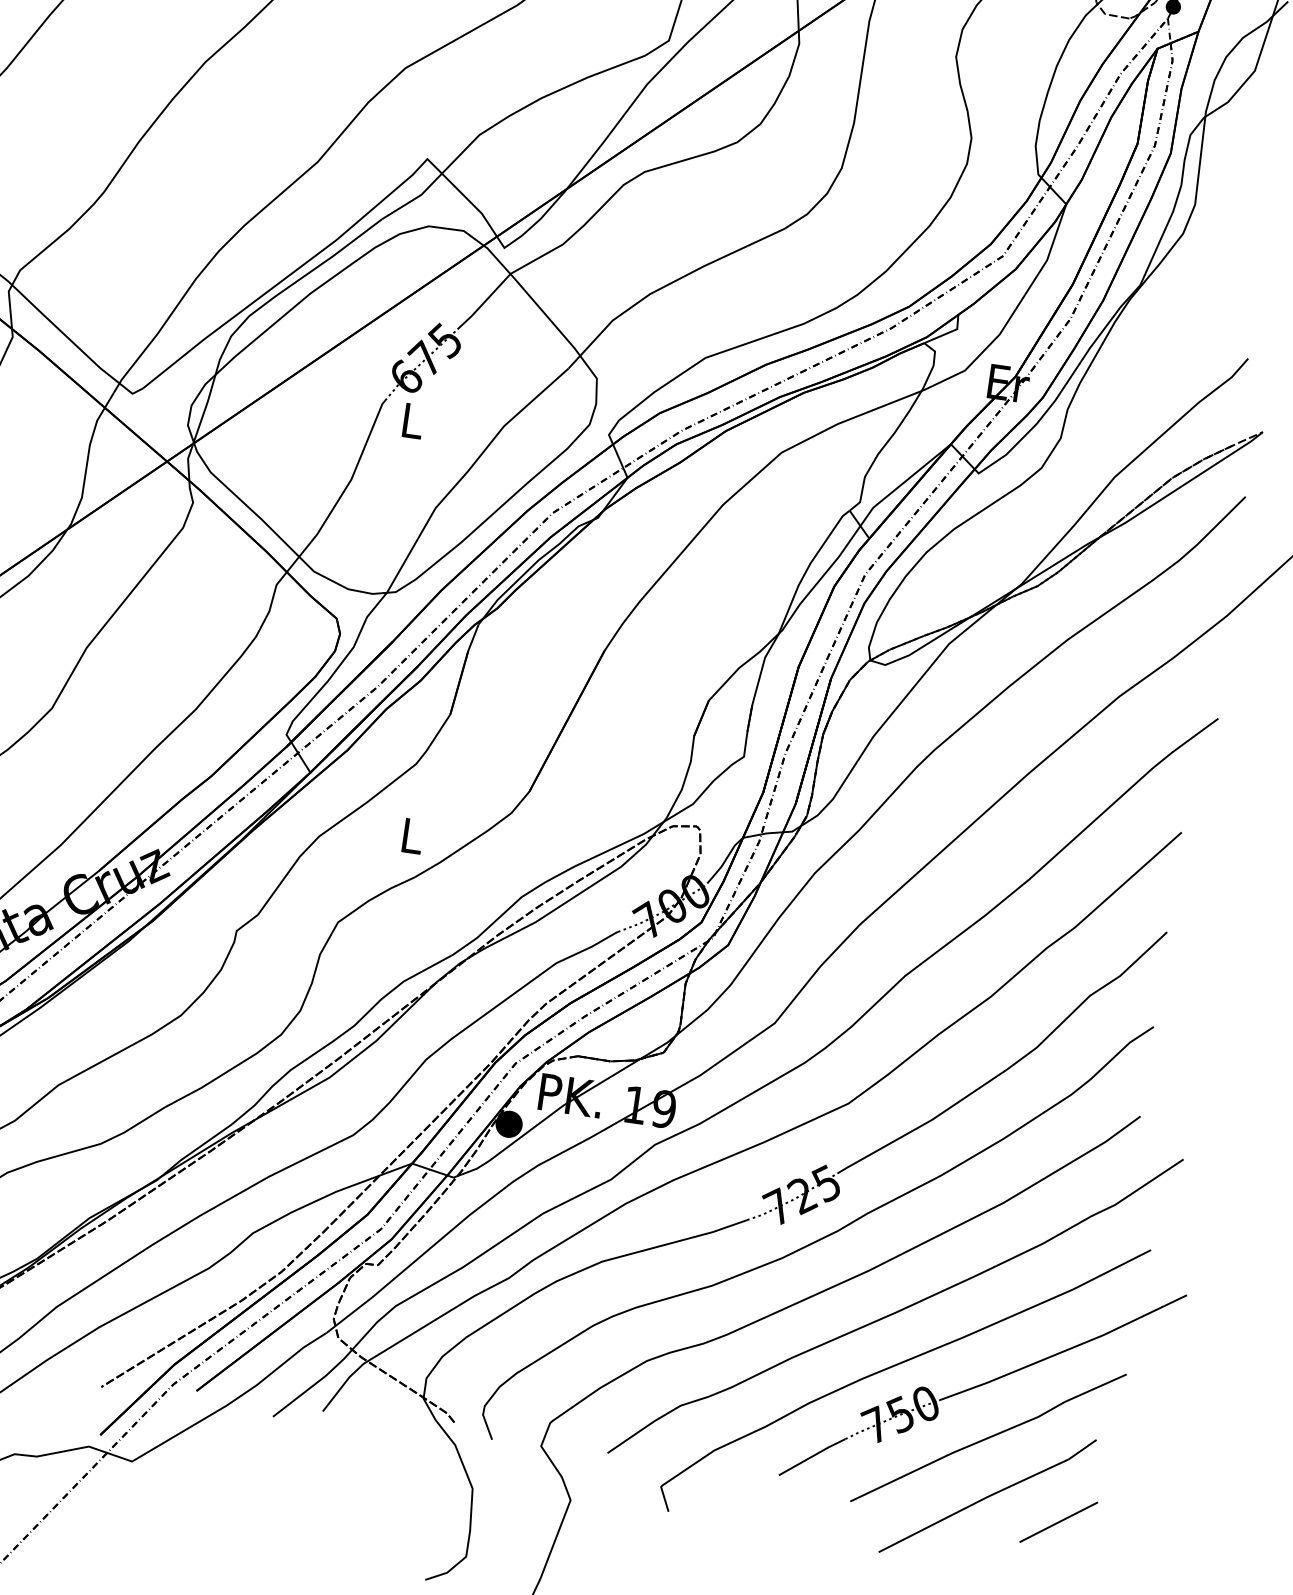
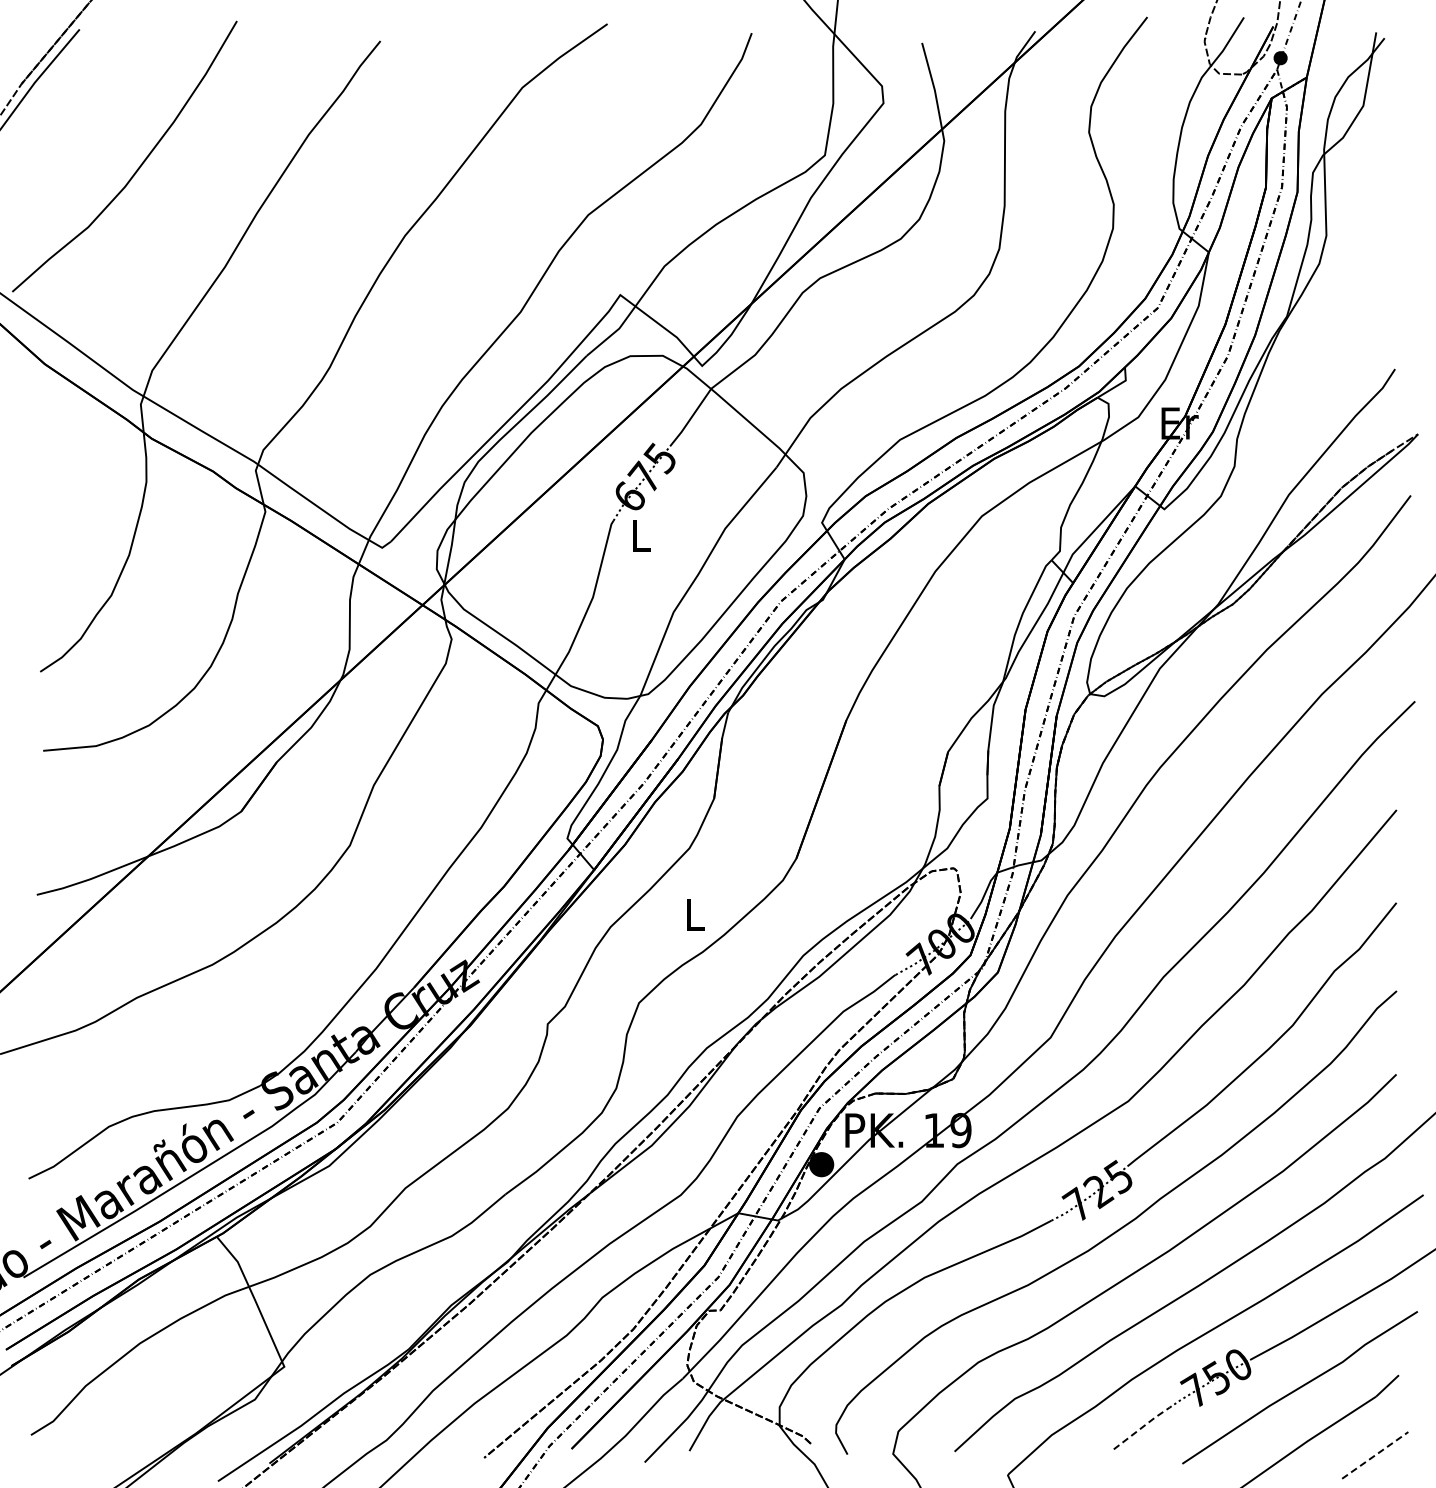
line: (813, 1456) -> (1142, 1427), solid -> dashed
line: (1059, 1522) -> (1375, 1455), solid -> dashed

